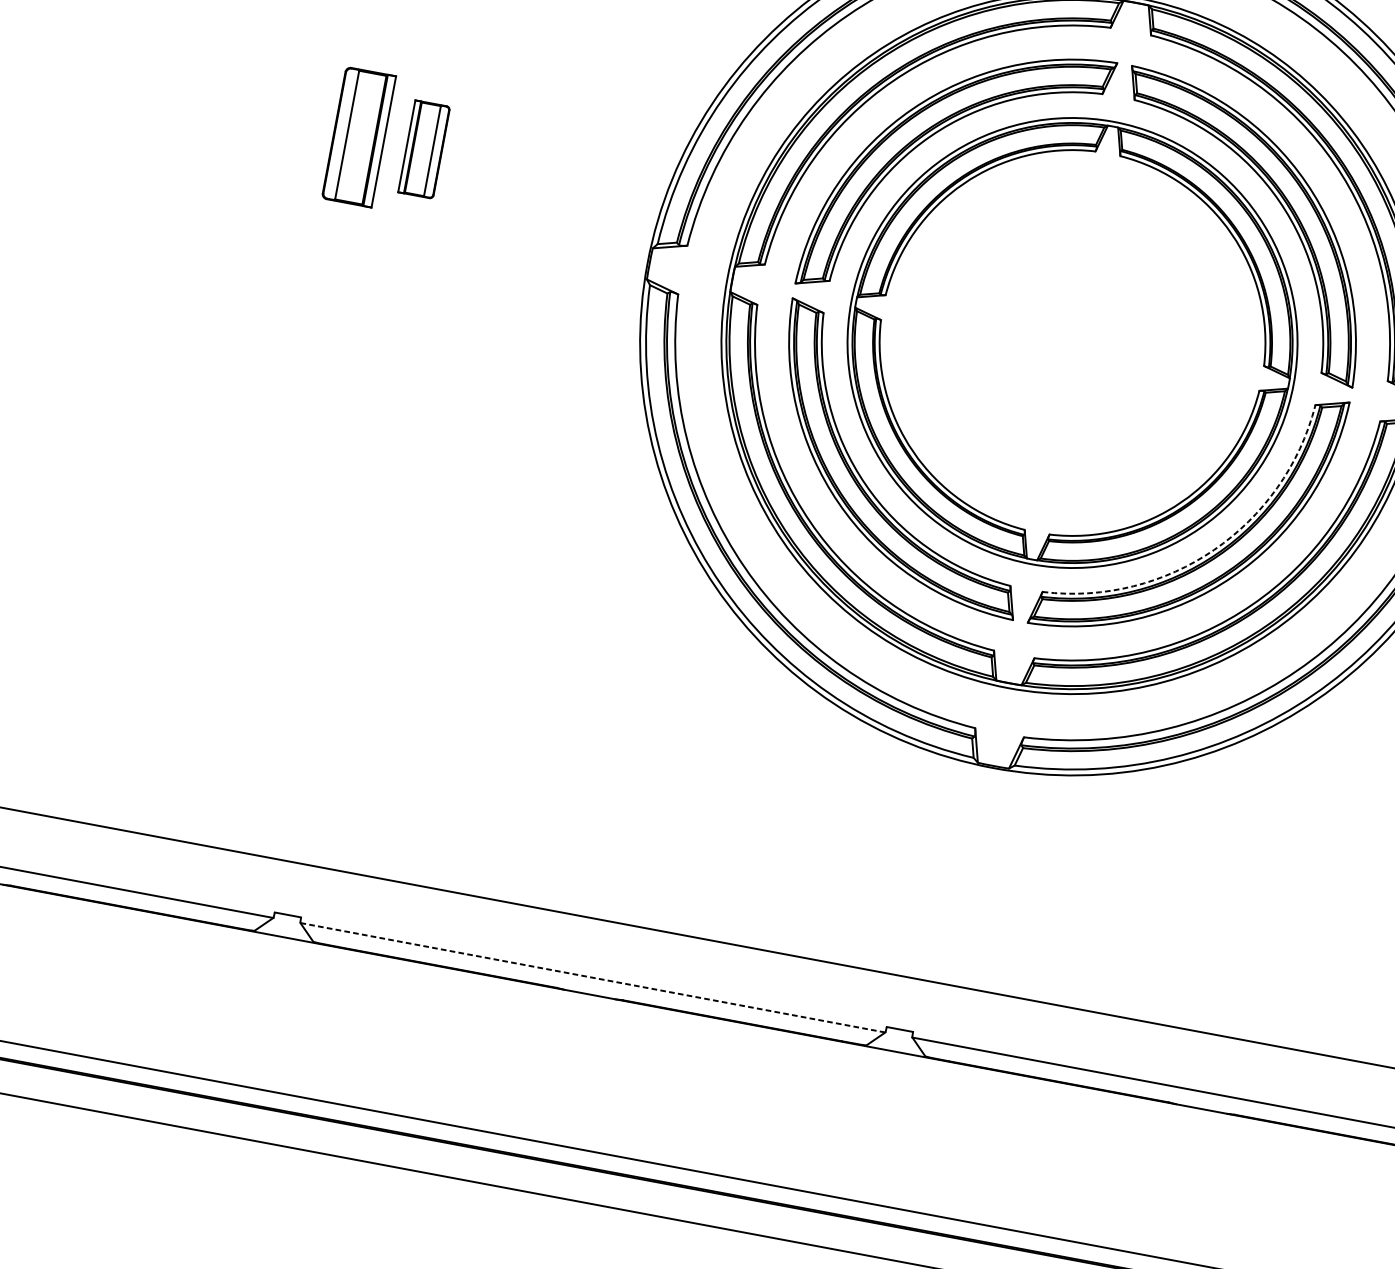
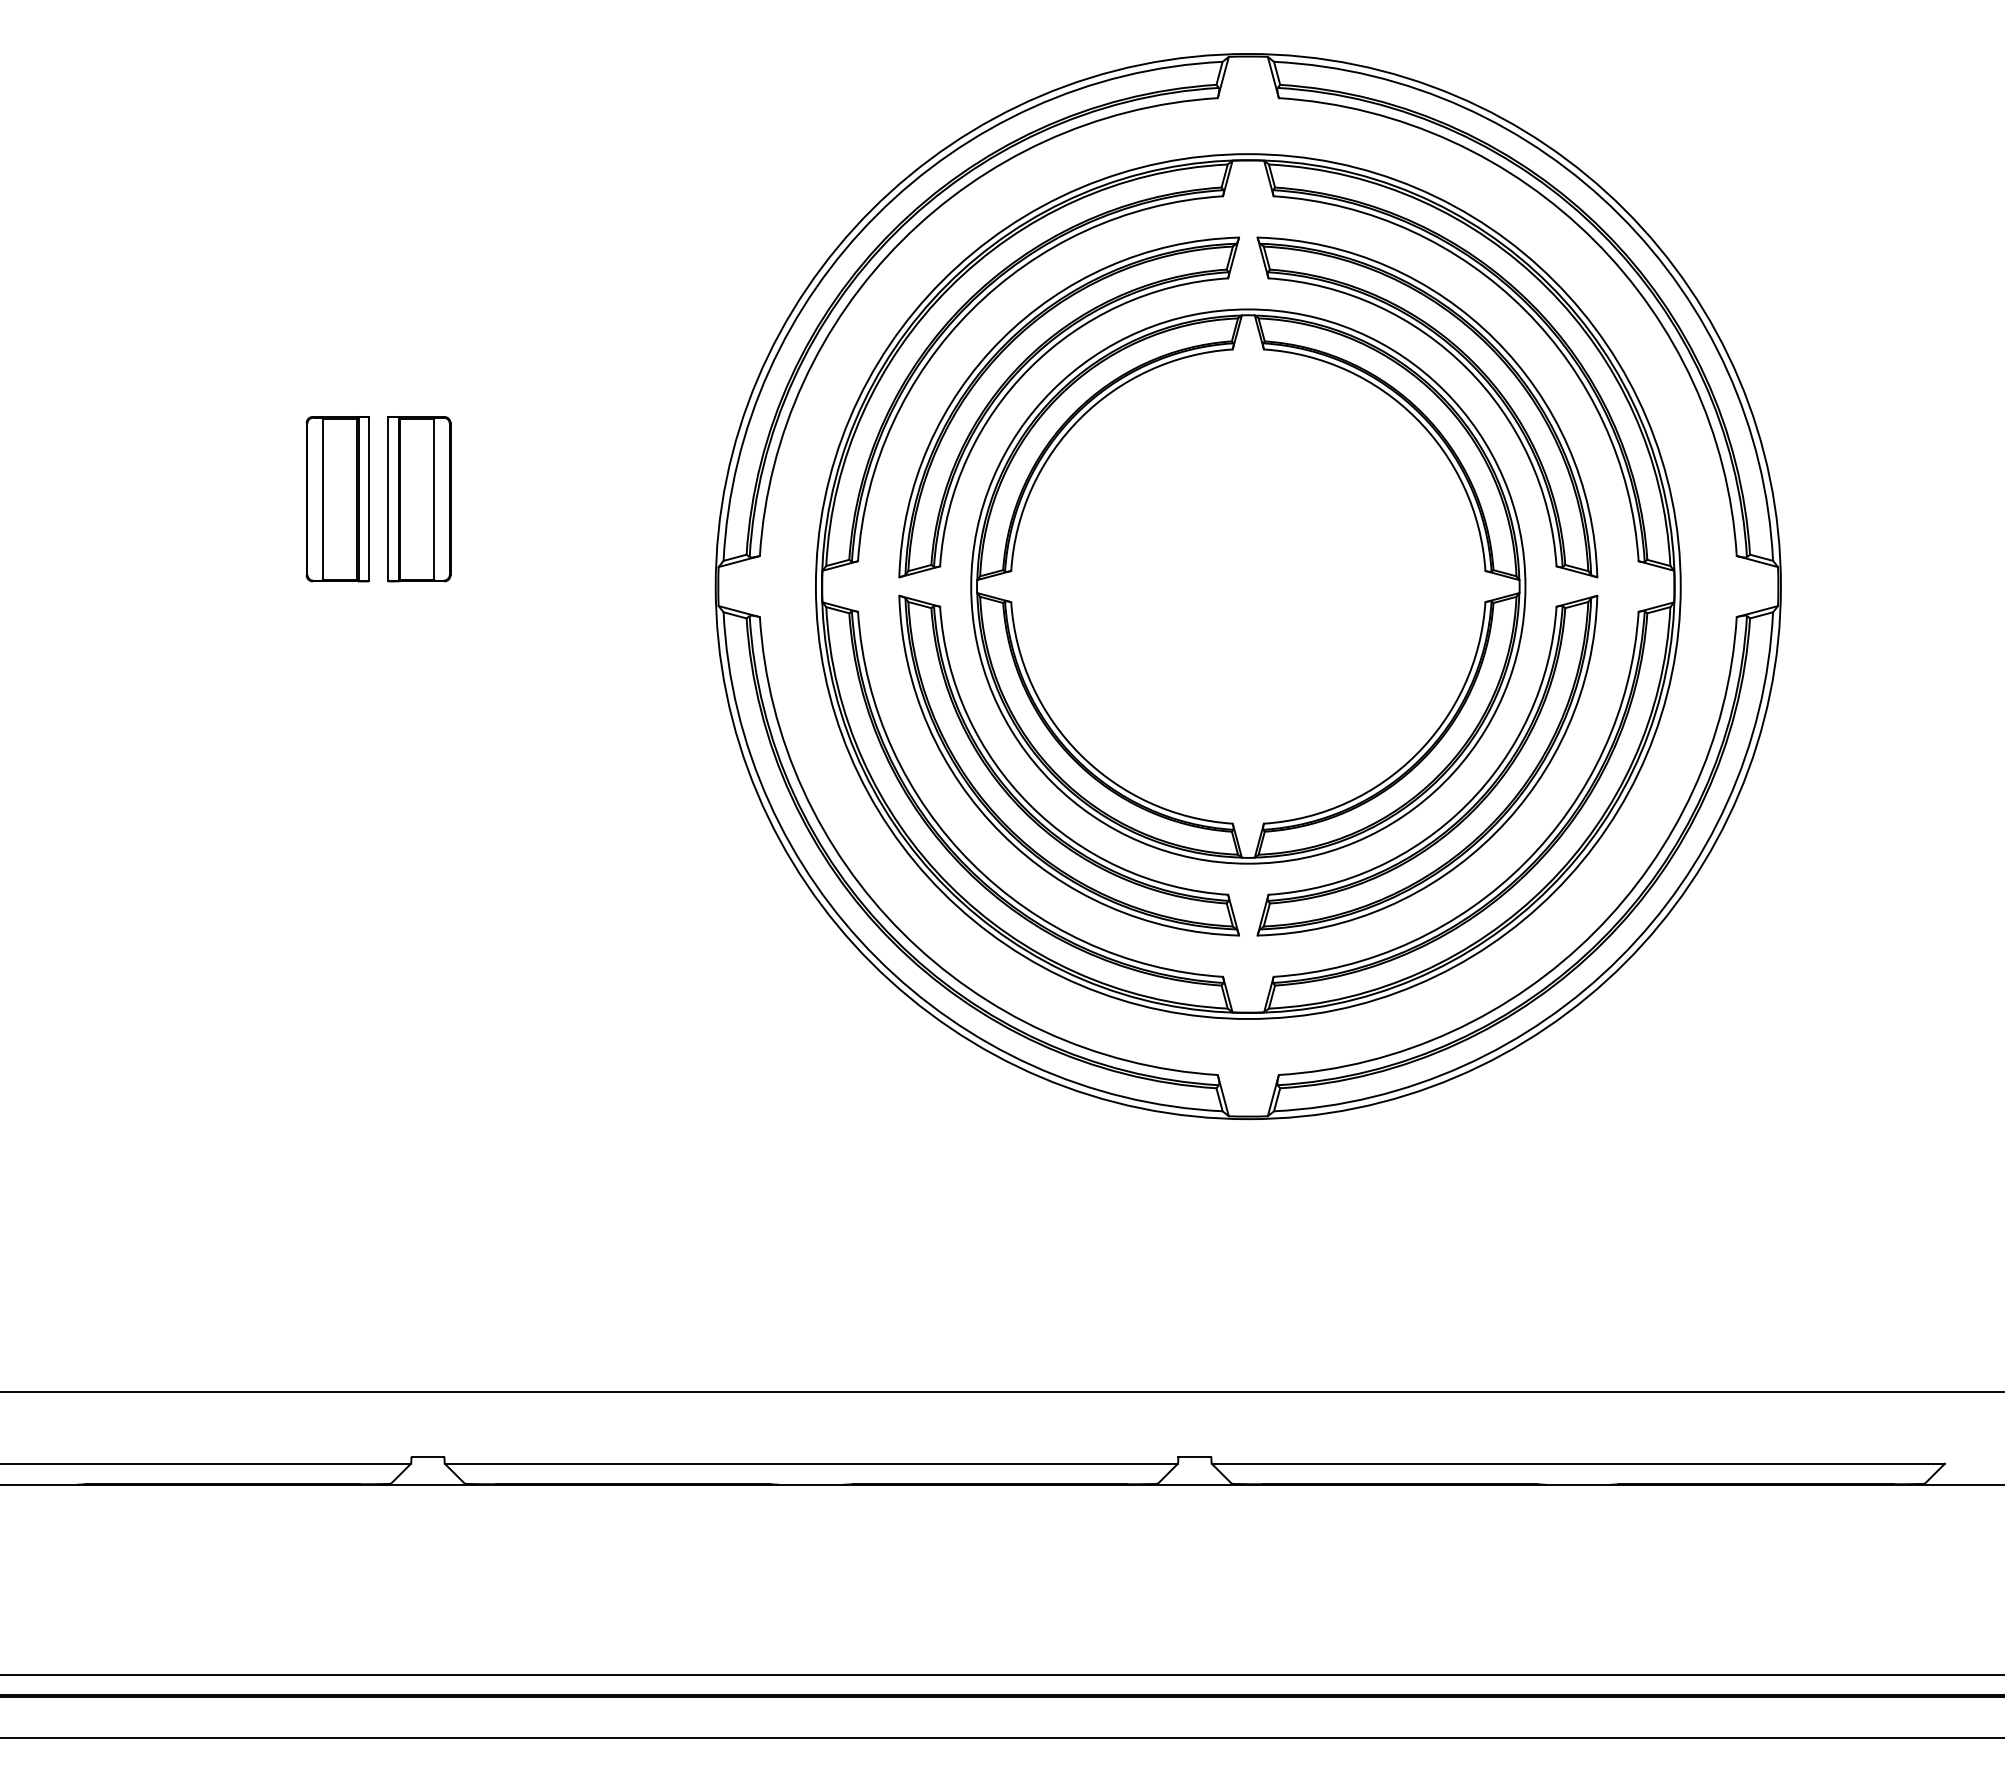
part: (424, 149) -> (419, 499), size x1.43
arc: (1214, 549) -> (1466, 804), dashed -> solid
line: (593, 977) -> (811, 1463), dashed -> solid

